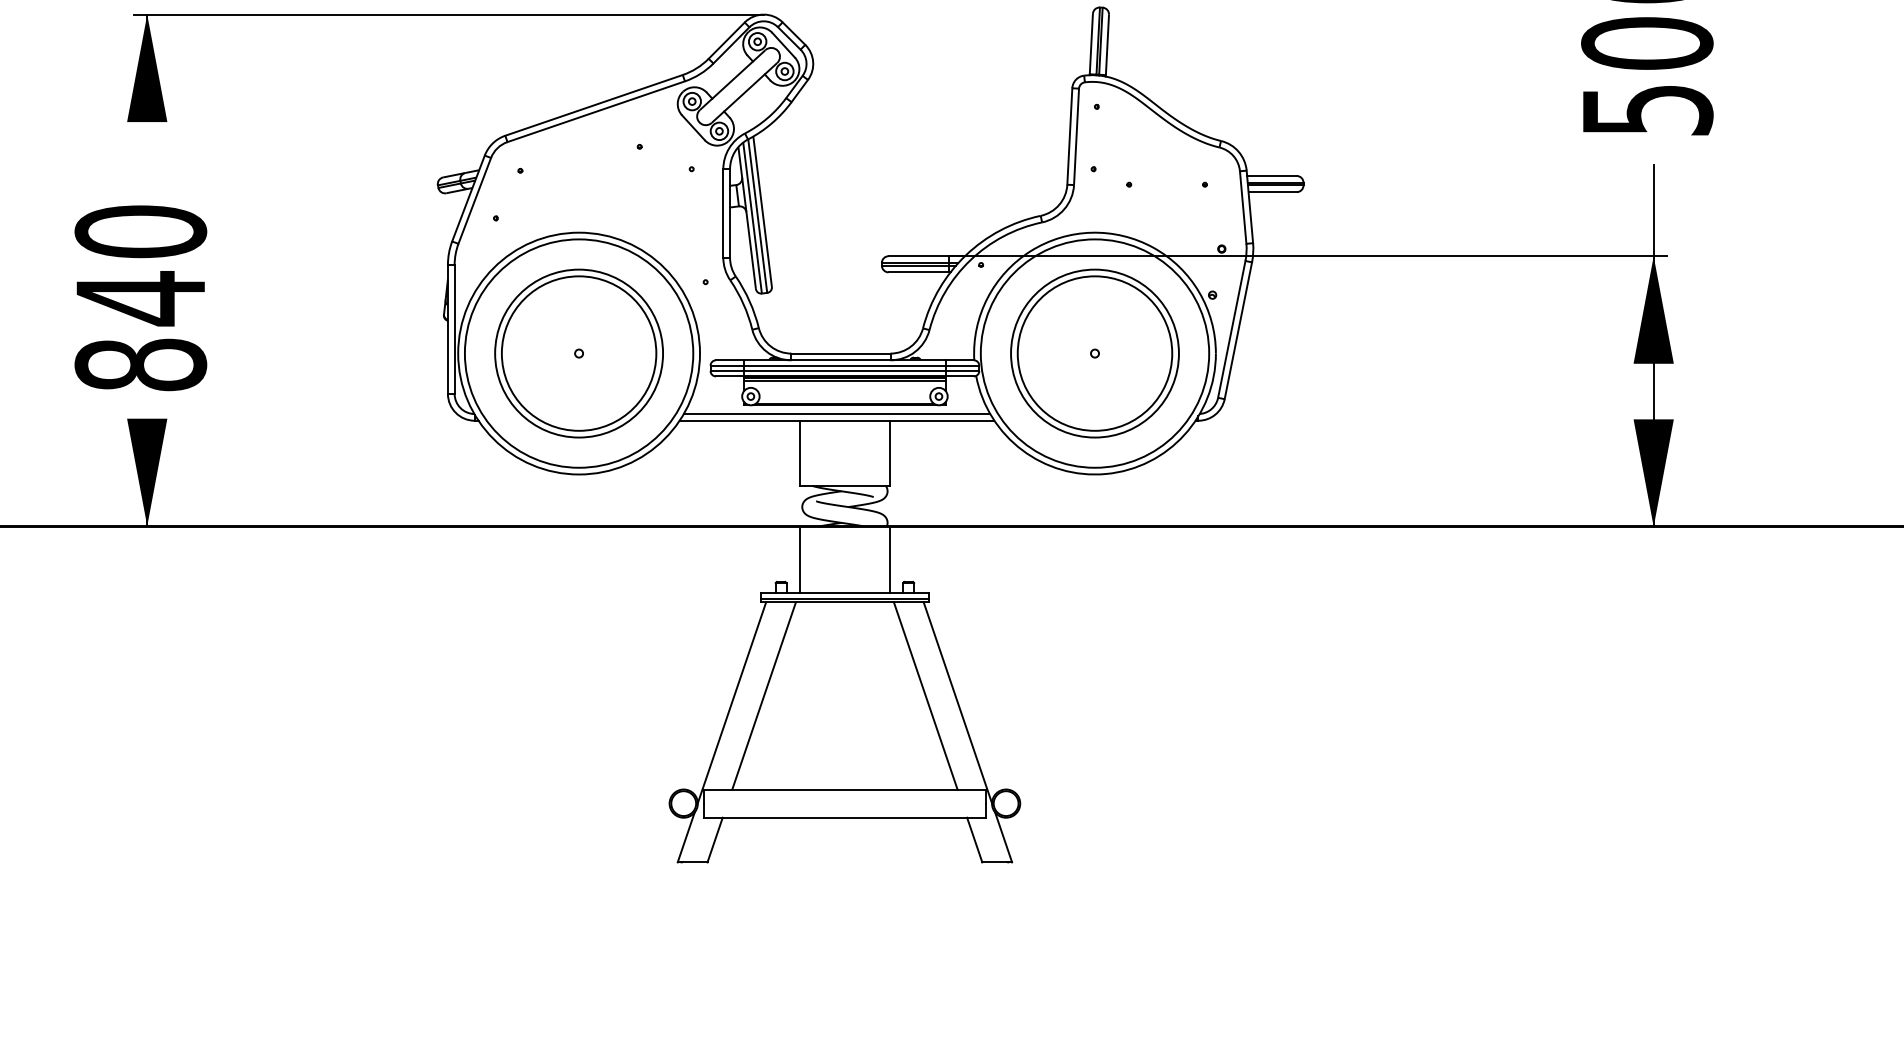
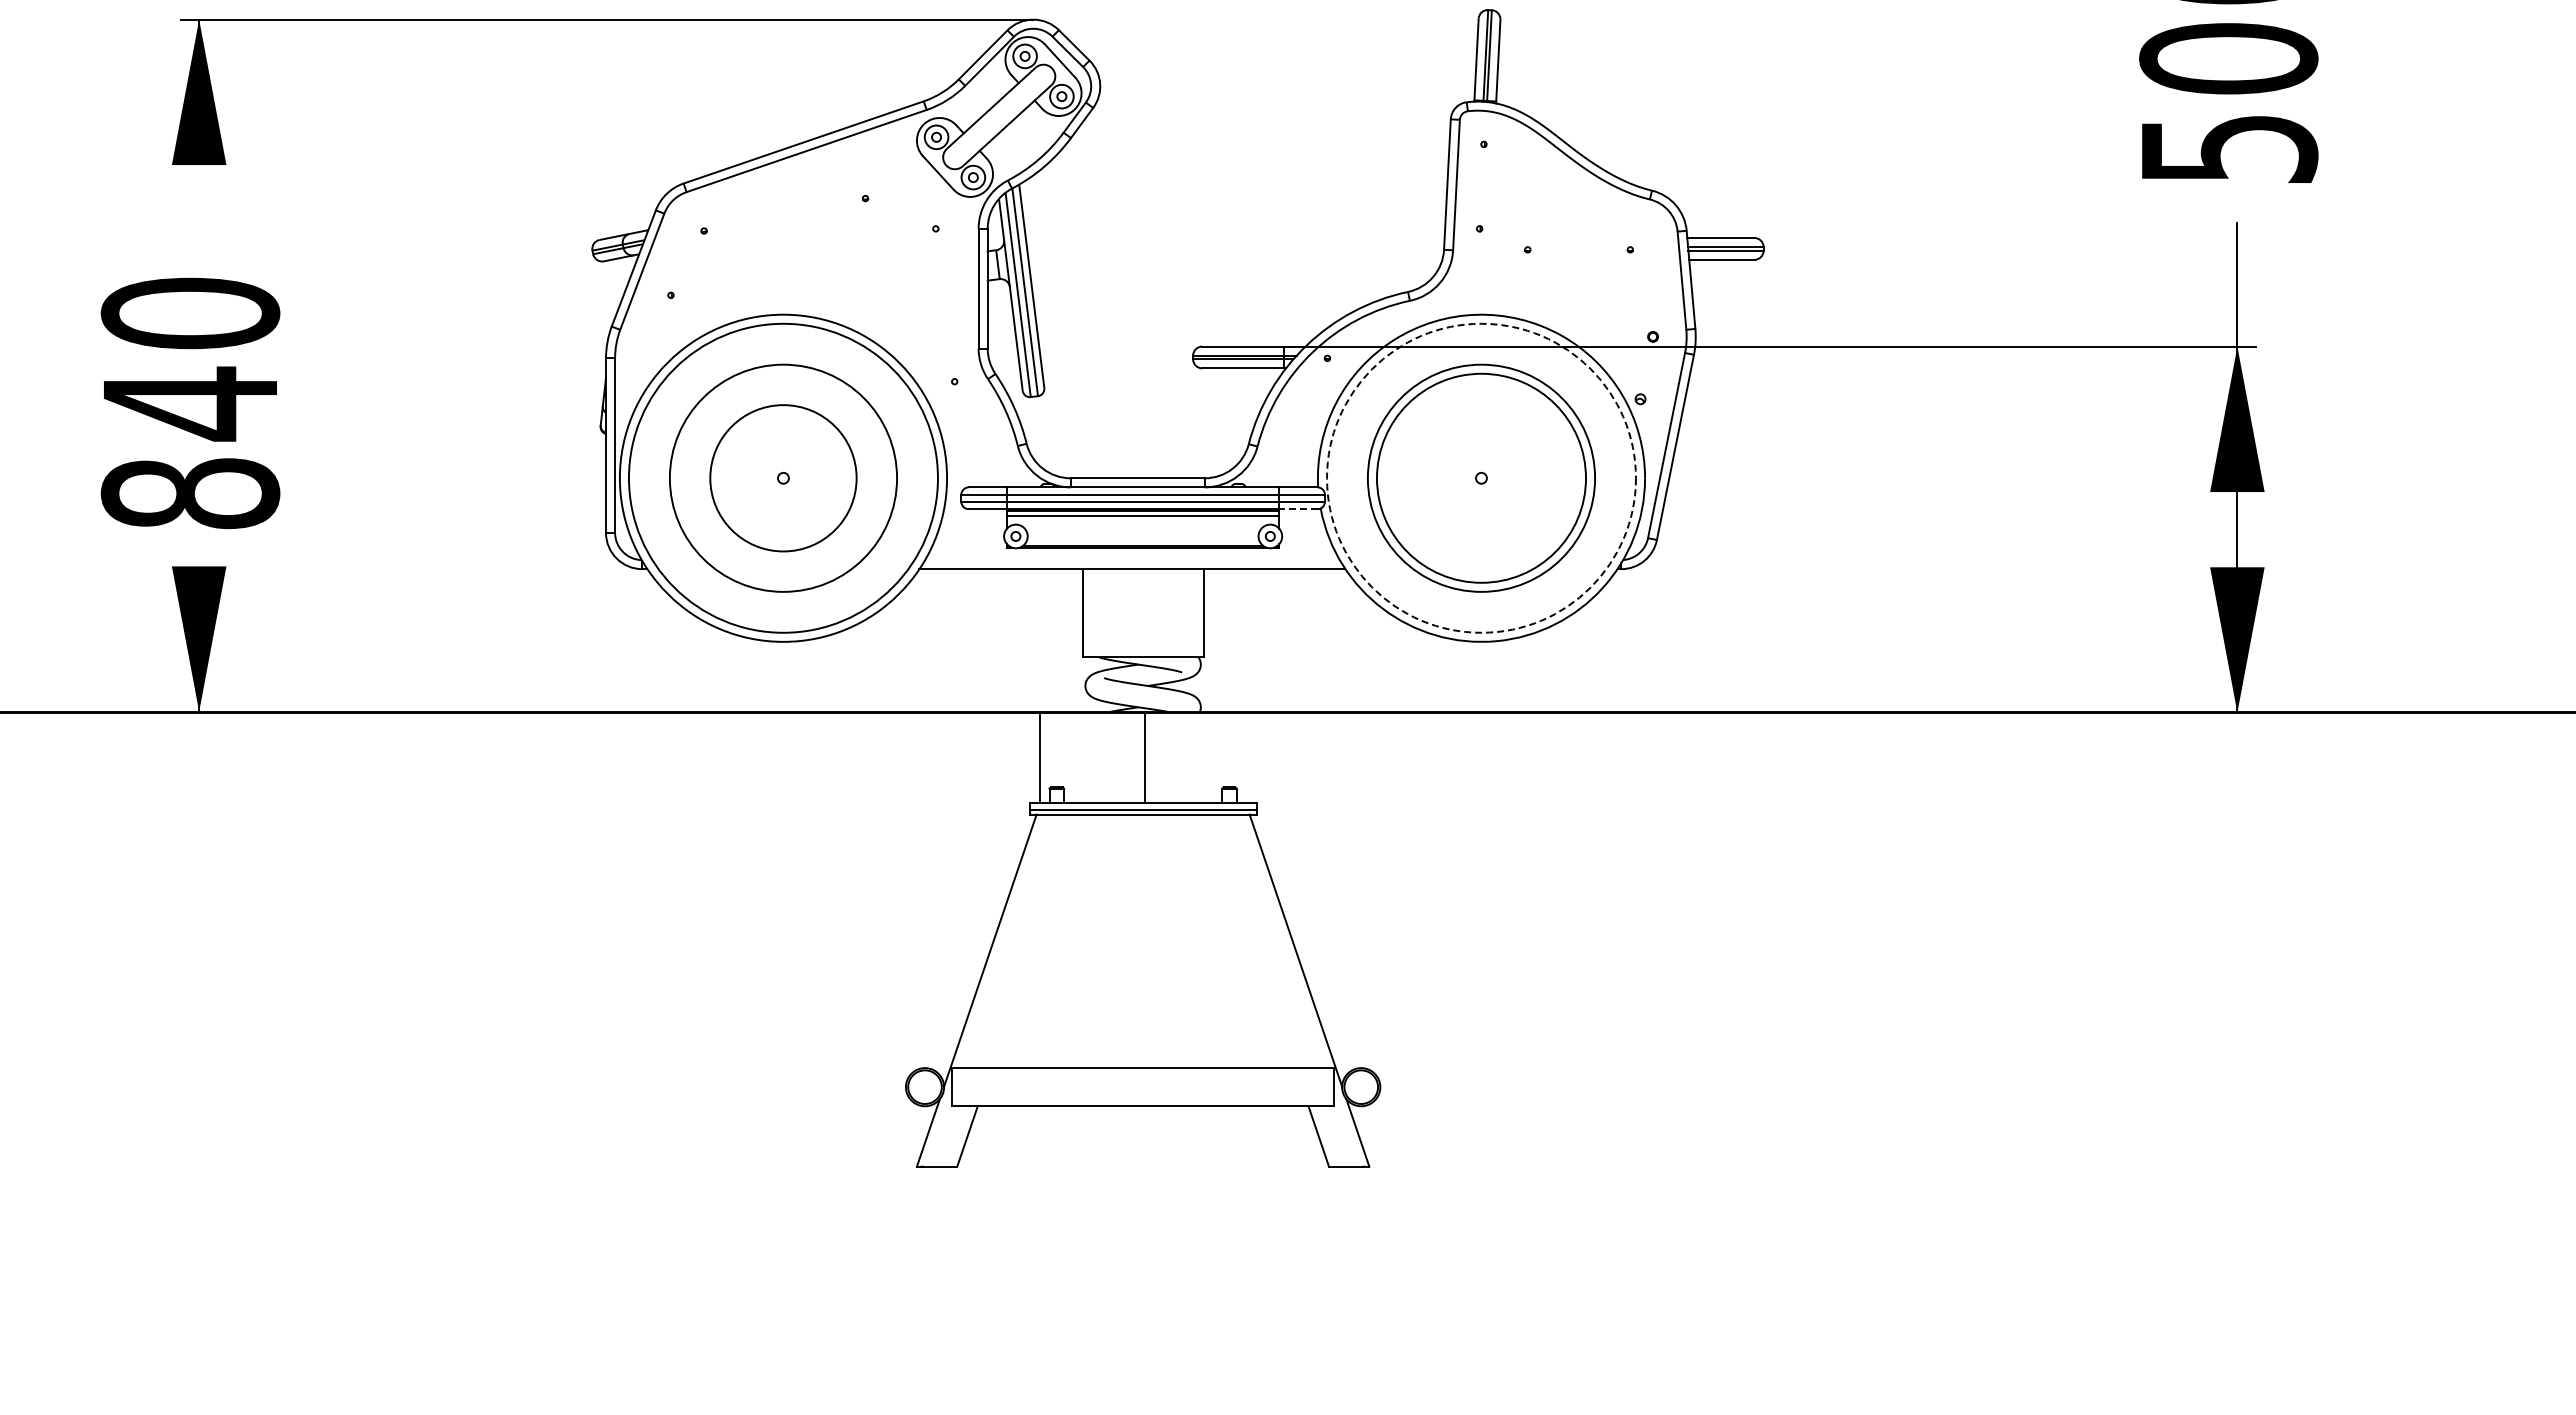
circle: (578, 353) -> (782, 477), size x0.7
circle: (1094, 353) -> (1480, 477), solid -> dashed
line: (959, 376) -> (1298, 509), solid -> dashed
line: (837, 414) -> (1132, 560), removed
line: (800, 559) -> (1039, 757), moved
line: (889, 559) -> (1144, 757), moved
line: (763, 695) -> (1033, 941), removed
line: (925, 695) -> (1252, 941), removed

